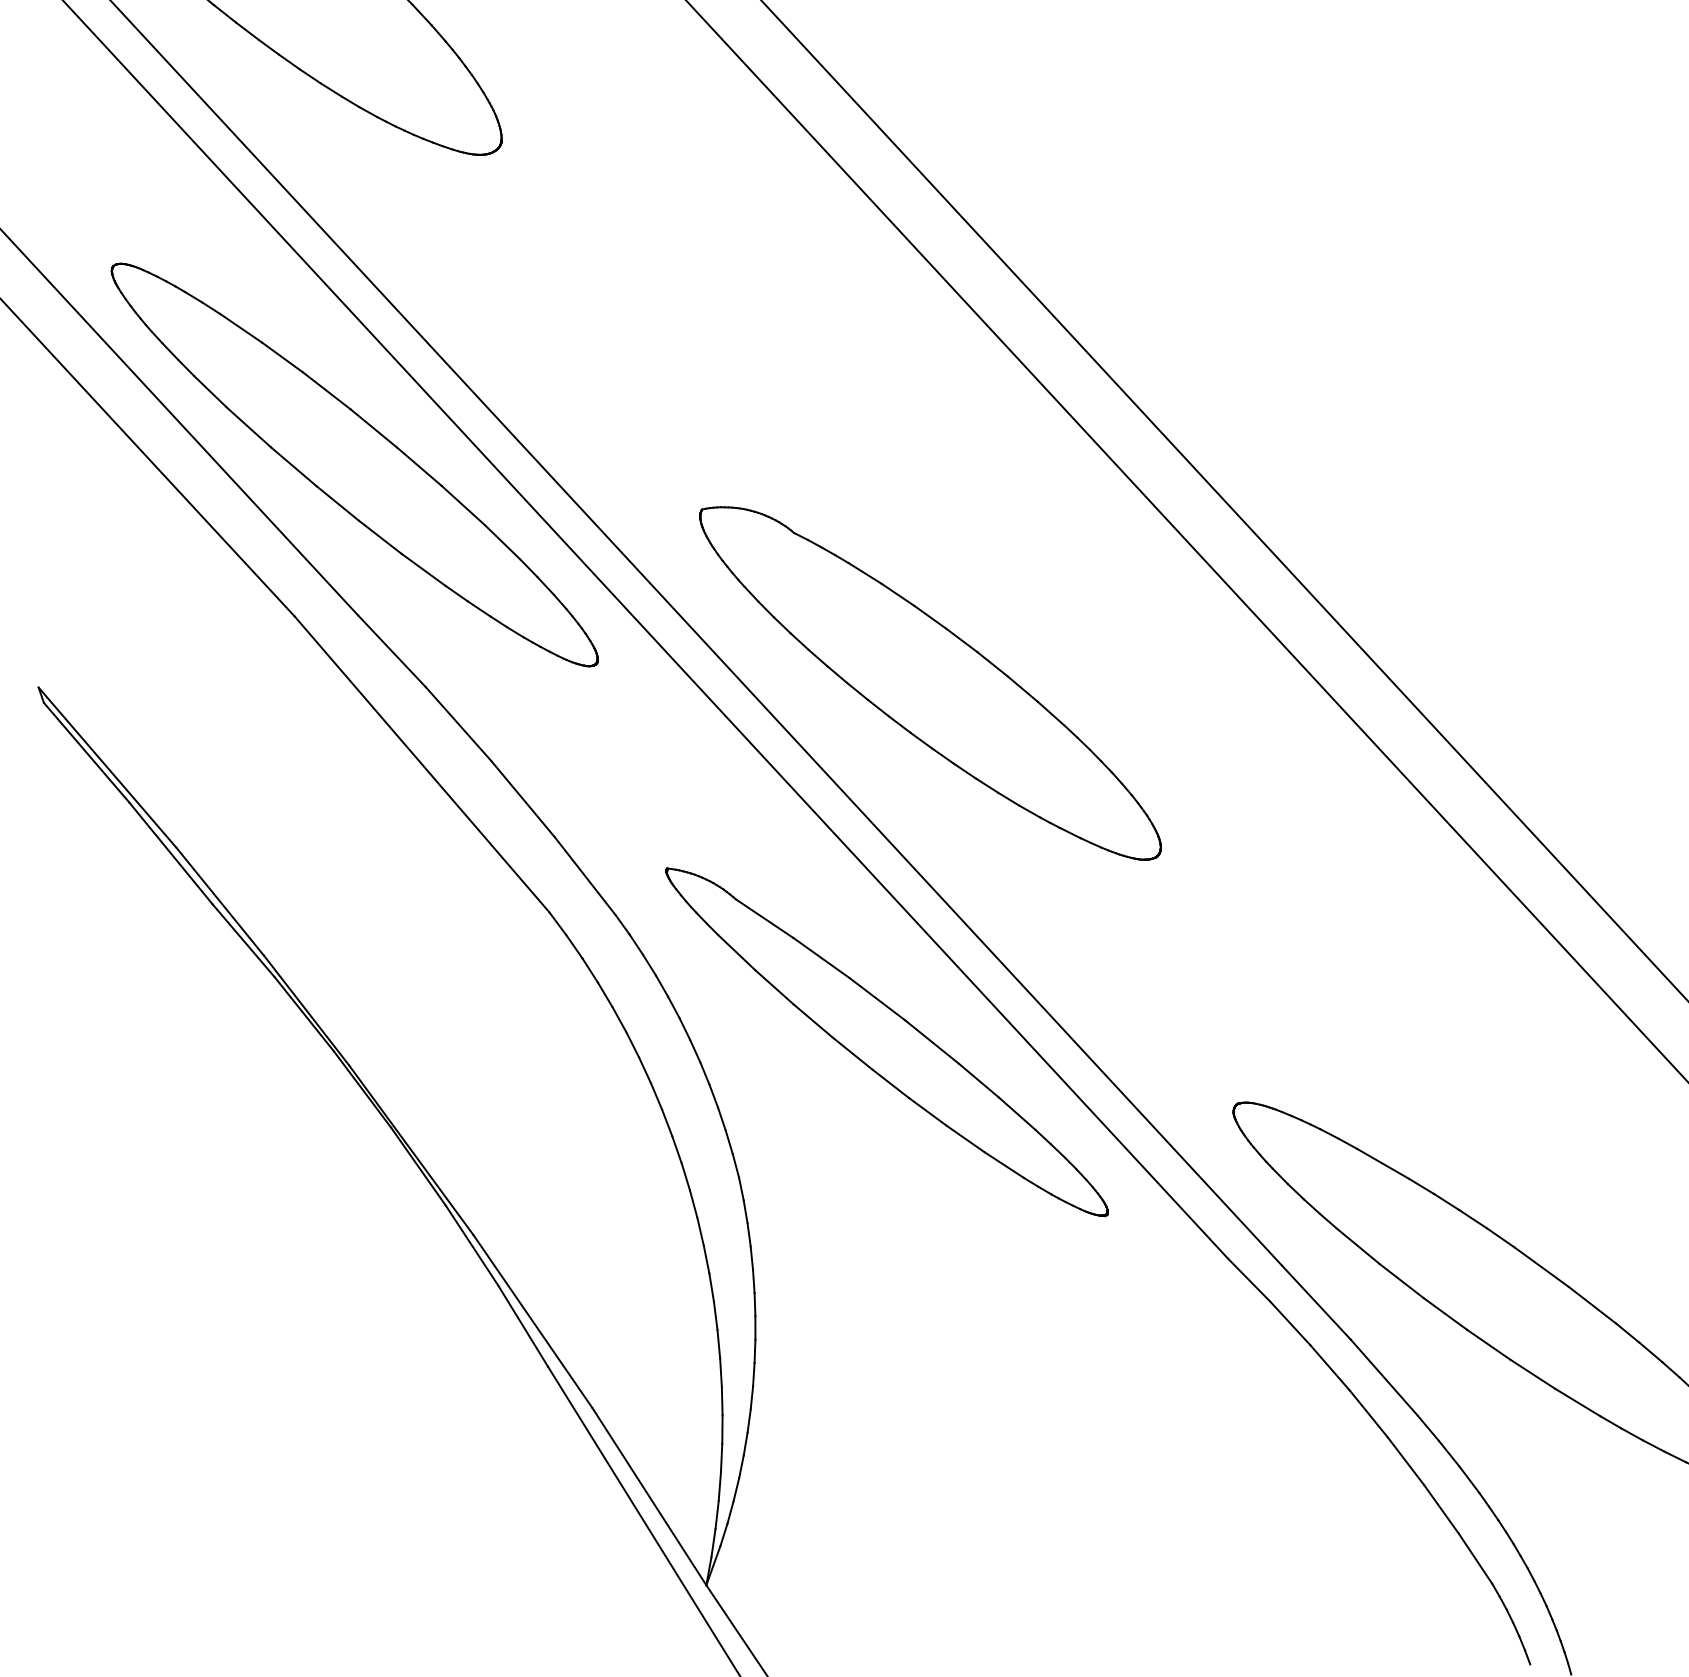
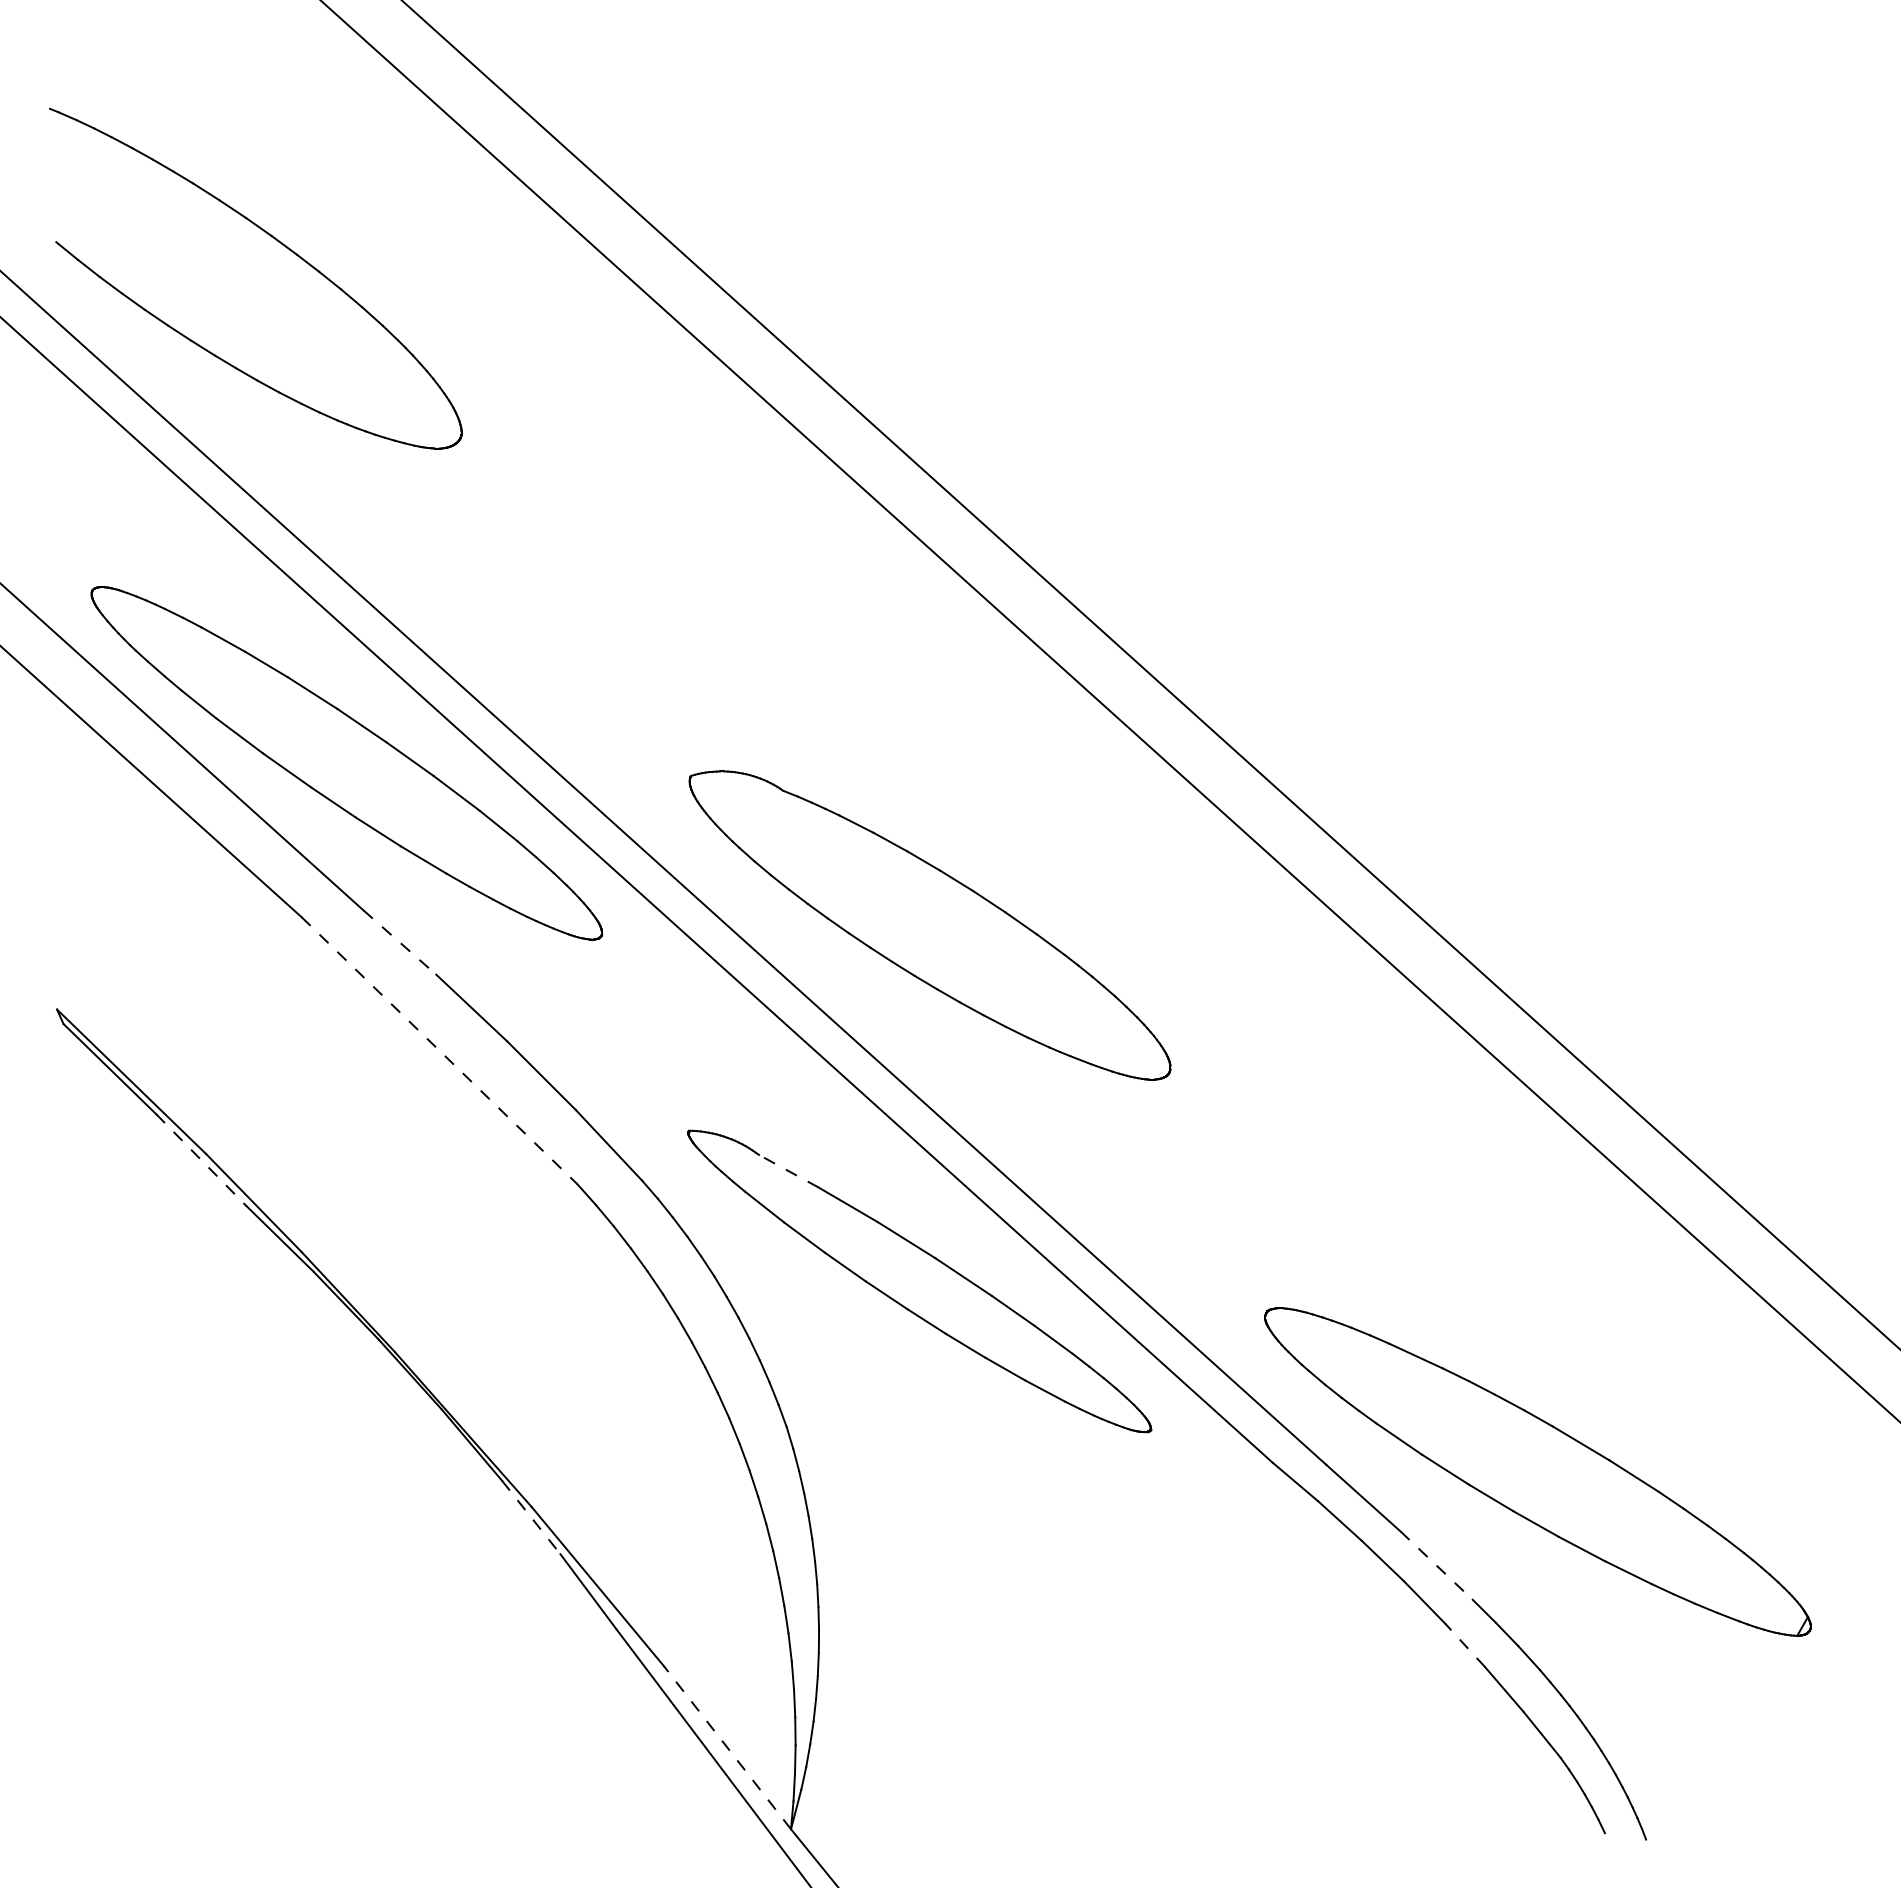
line: (391, 651) -> (399, 942), solid -> dashed
line: (422, 764) -> (439, 1050), solid -> dashed
line: (171, 853) -> (201, 1160), solid -> dashed
line: (764, 917) -> (788, 1170), solid -> dashed
line: (472, 1245) -> (531, 1517), solid -> dashed
line: (1384, 1377) -> (1436, 1565), solid -> dashed
line: (1406, 1461) -> (1465, 1645), solid -> dashed
line: (649, 1496) -> (727, 1747), solid -> dashed

